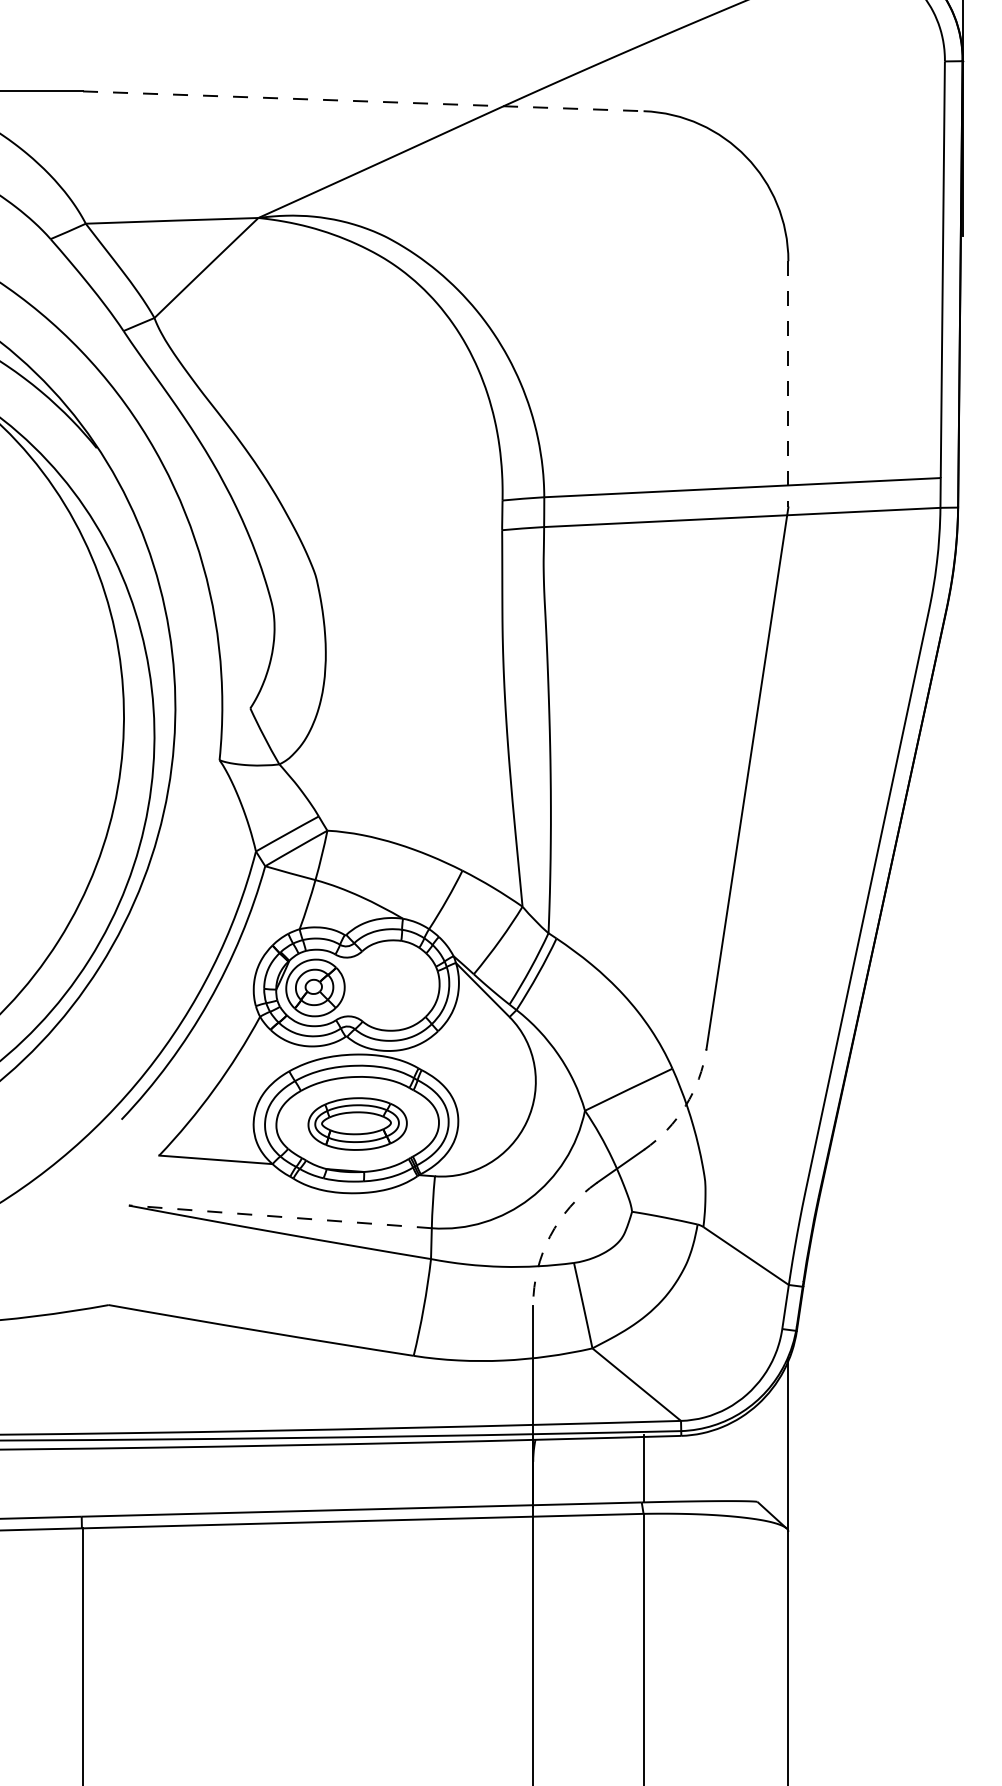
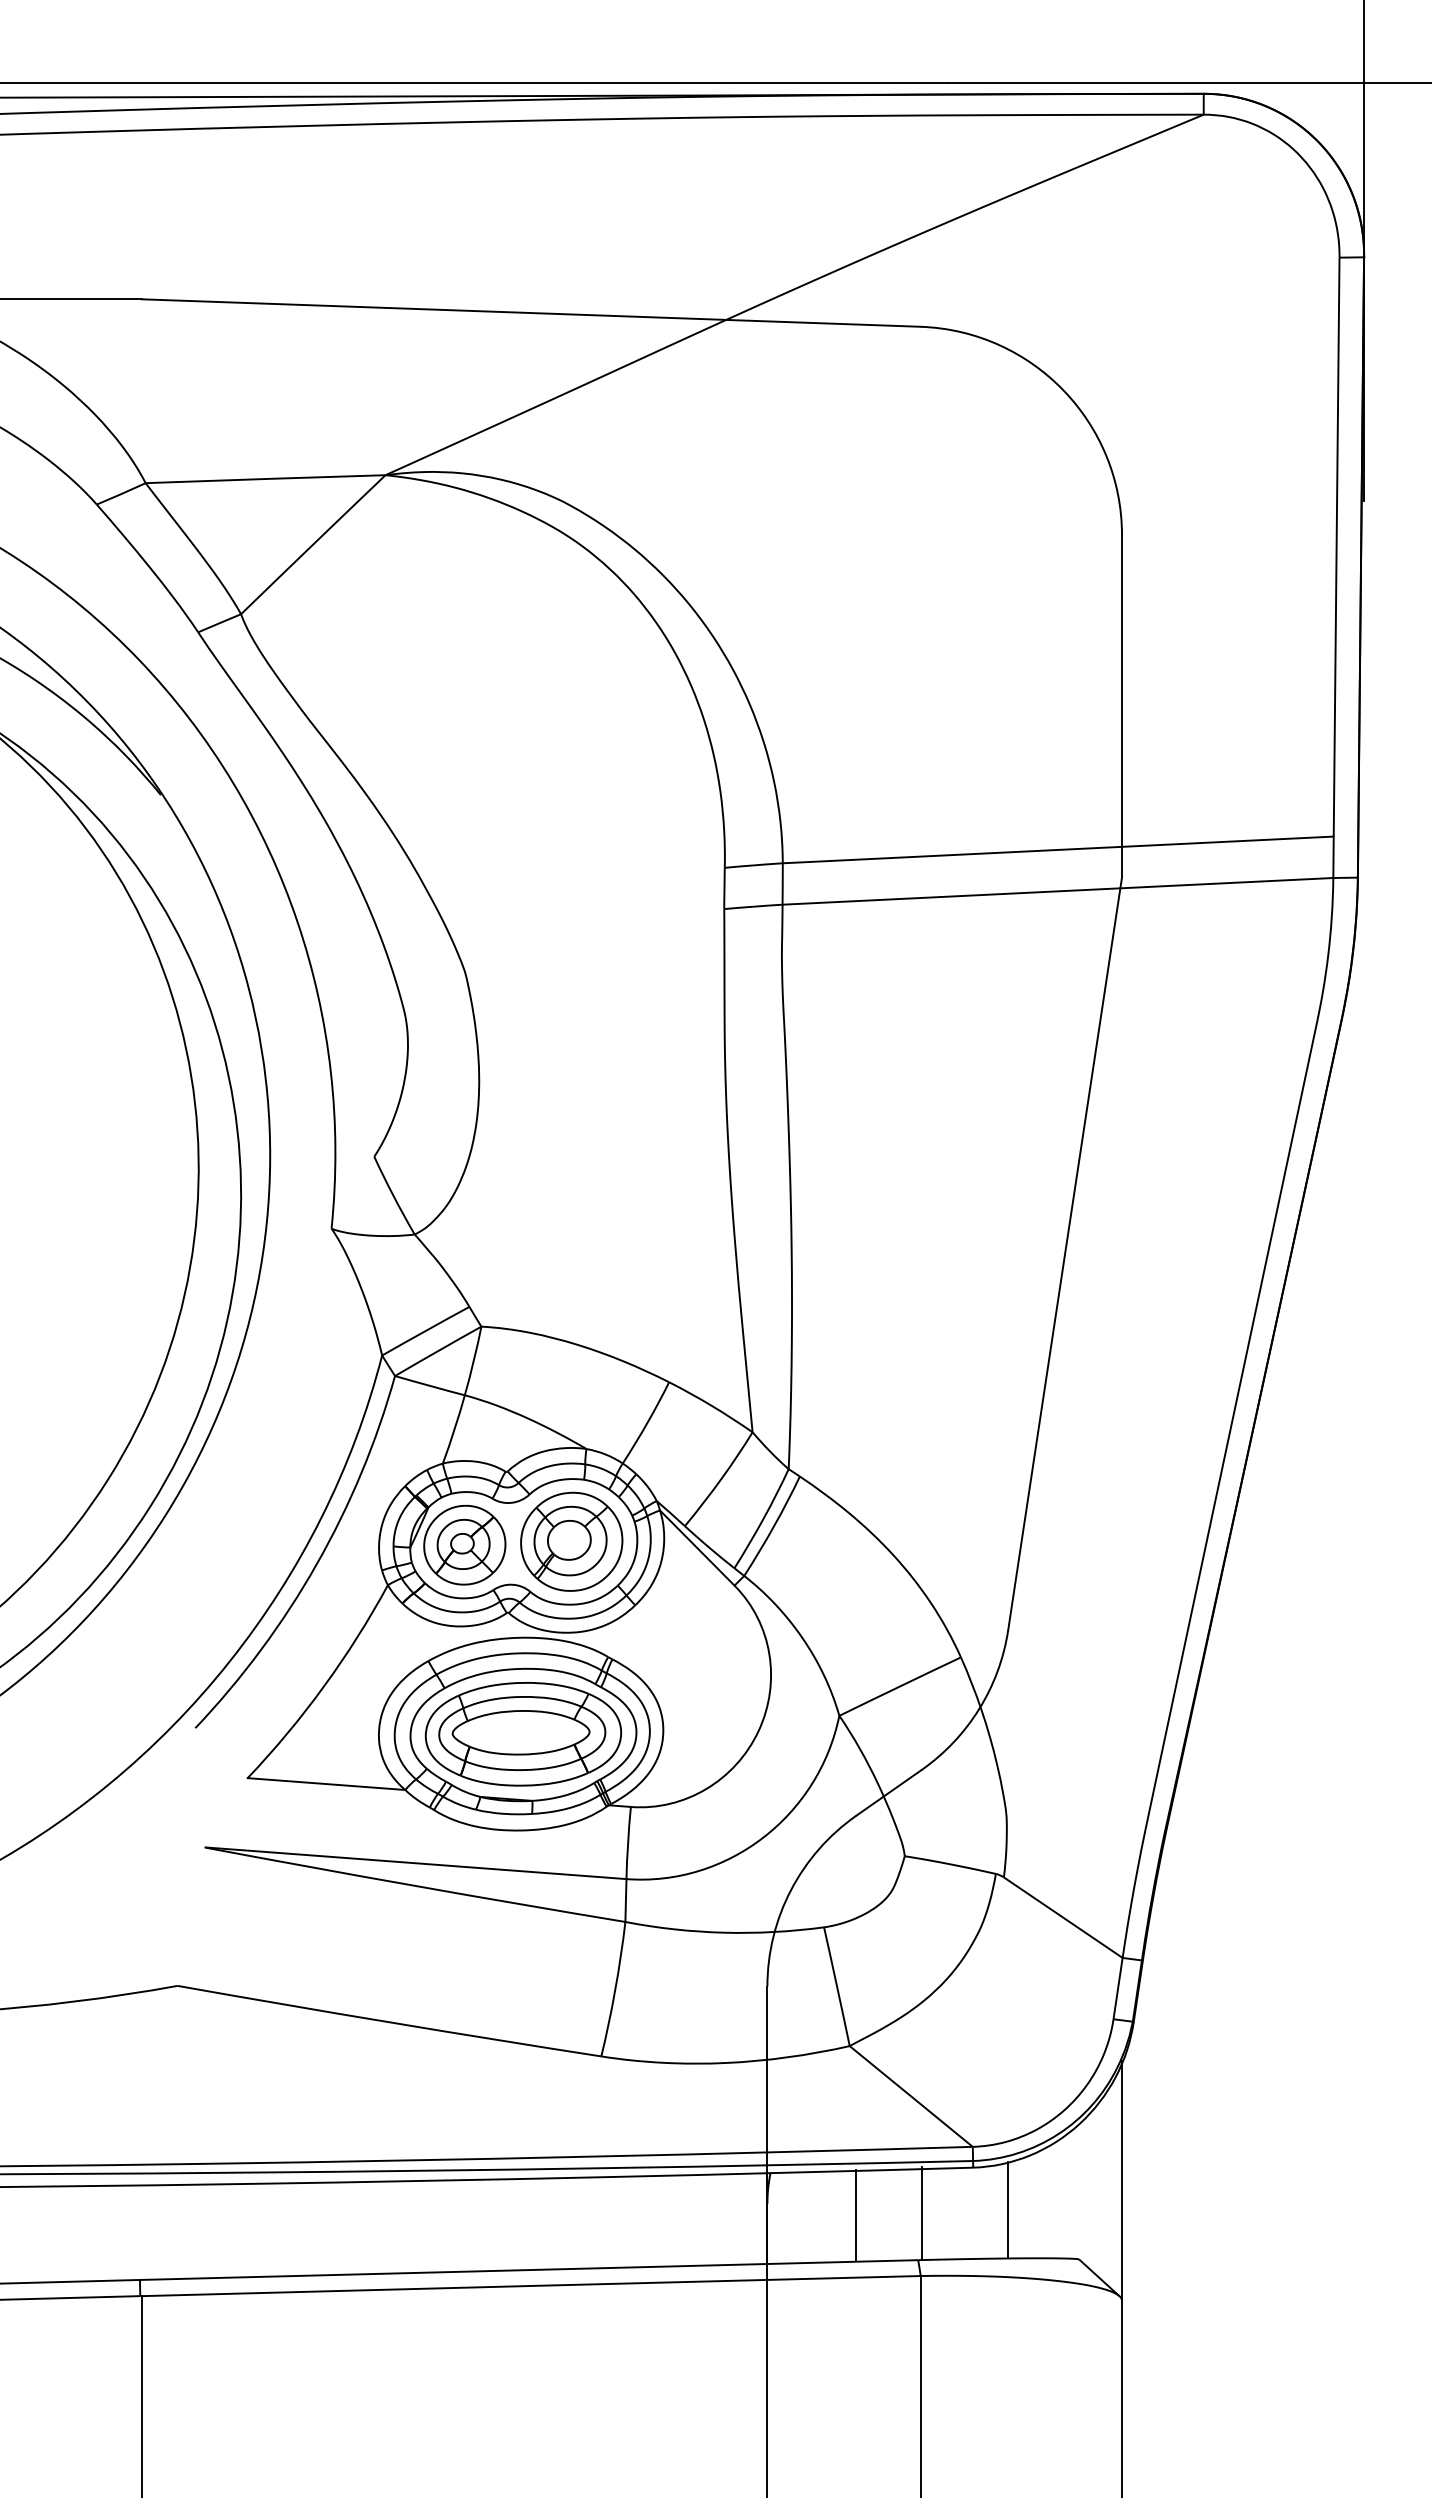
line: (363, 101) -> (531, 313), dashed -> solid
line: (788, 384) -> (1122, 706), dashed -> solid
part: (392, 985) -> (571, 1541), added
arc: (685, 1106) -> (979, 1709), dashed -> solid
part: (357, 1124) -> (523, 1734), size x1.43
line: (279, 1217) -> (415, 1863), dashed -> solid
arc: (549, 1236) -> (790, 1890), dashed -> solid
line: (706, 1465) -> (1008, 2209), added
line: (597, 1469) -> (856, 2214), added

